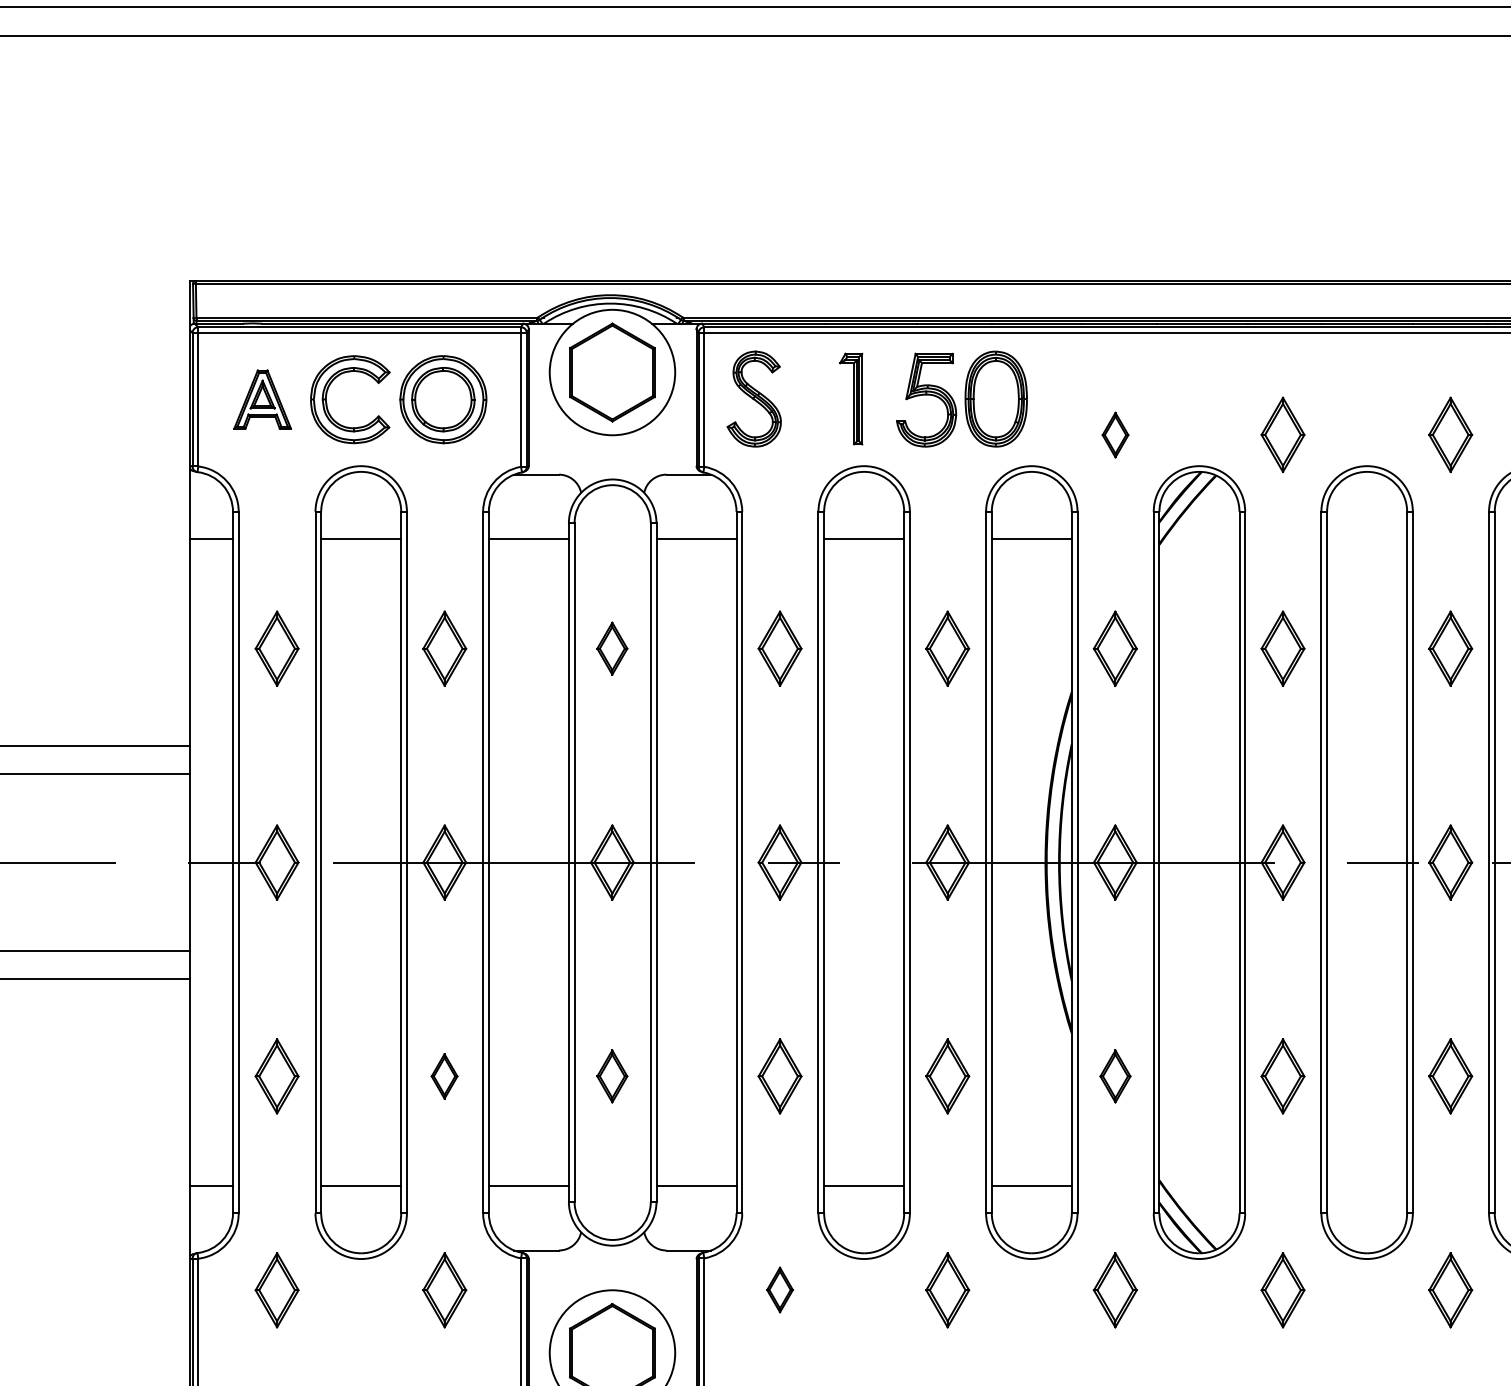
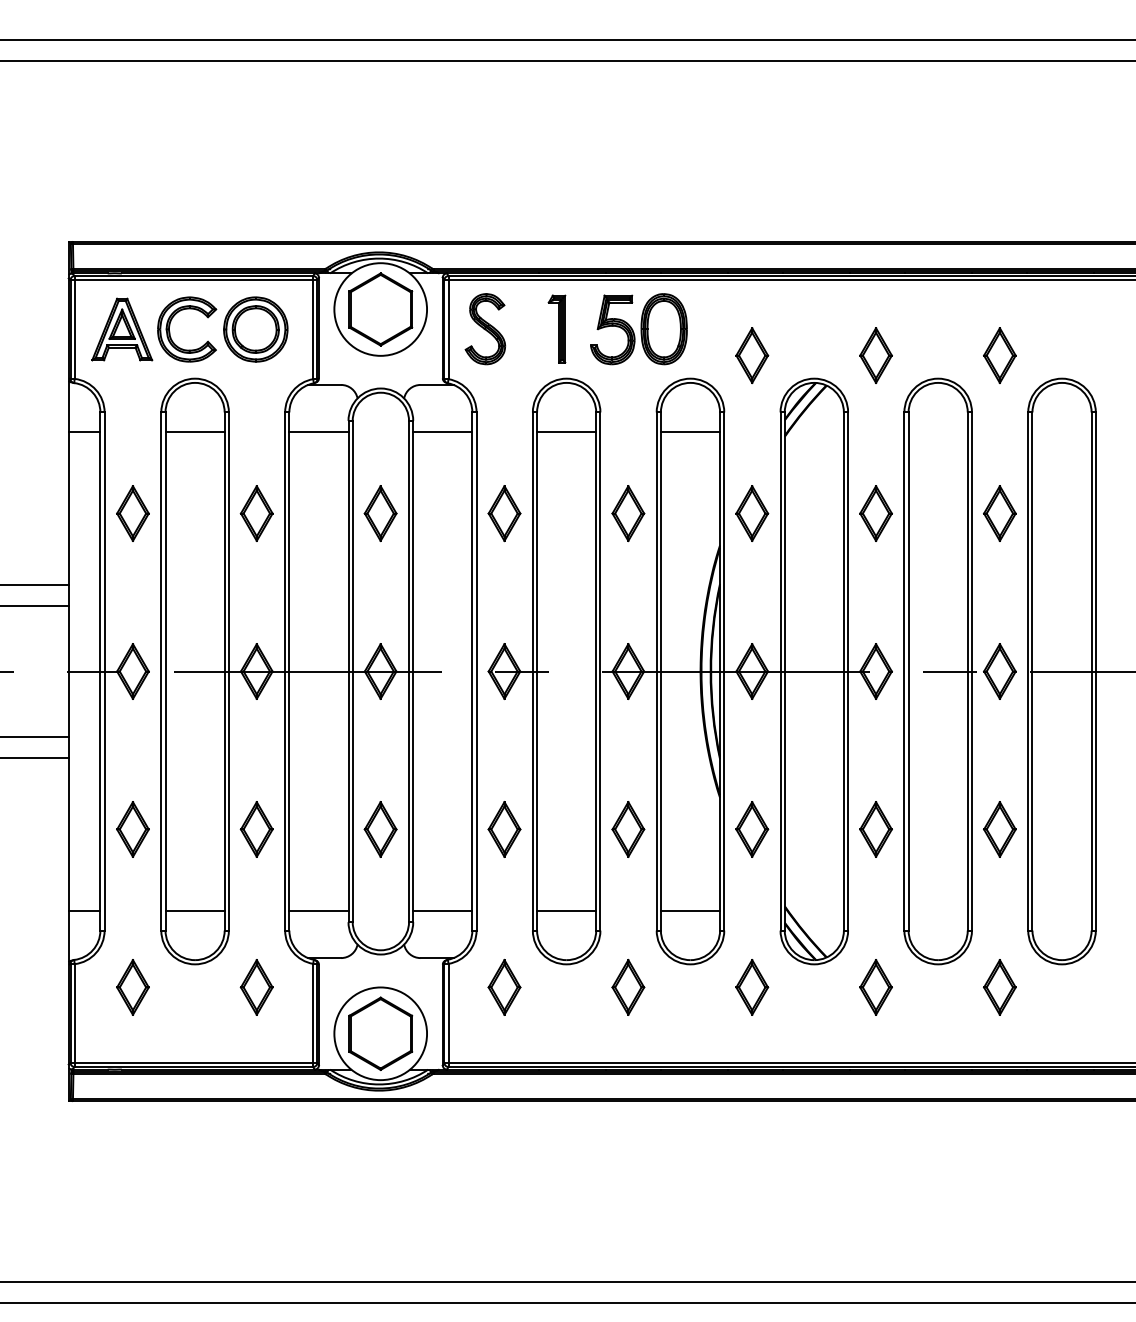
part: (262, 399) -> (122, 329), size x1.43
part: (1115, 434) -> (752, 355), size x1.67
part: (612, 648) -> (380, 513), size x1.43
part: (444, 1076) -> (256, 829), size x1.67
part: (612, 1076) -> (380, 829), size x1.43
part: (1115, 1076) -> (752, 829), size x1.43
part: (780, 1288) -> (504, 986), size x1.67

